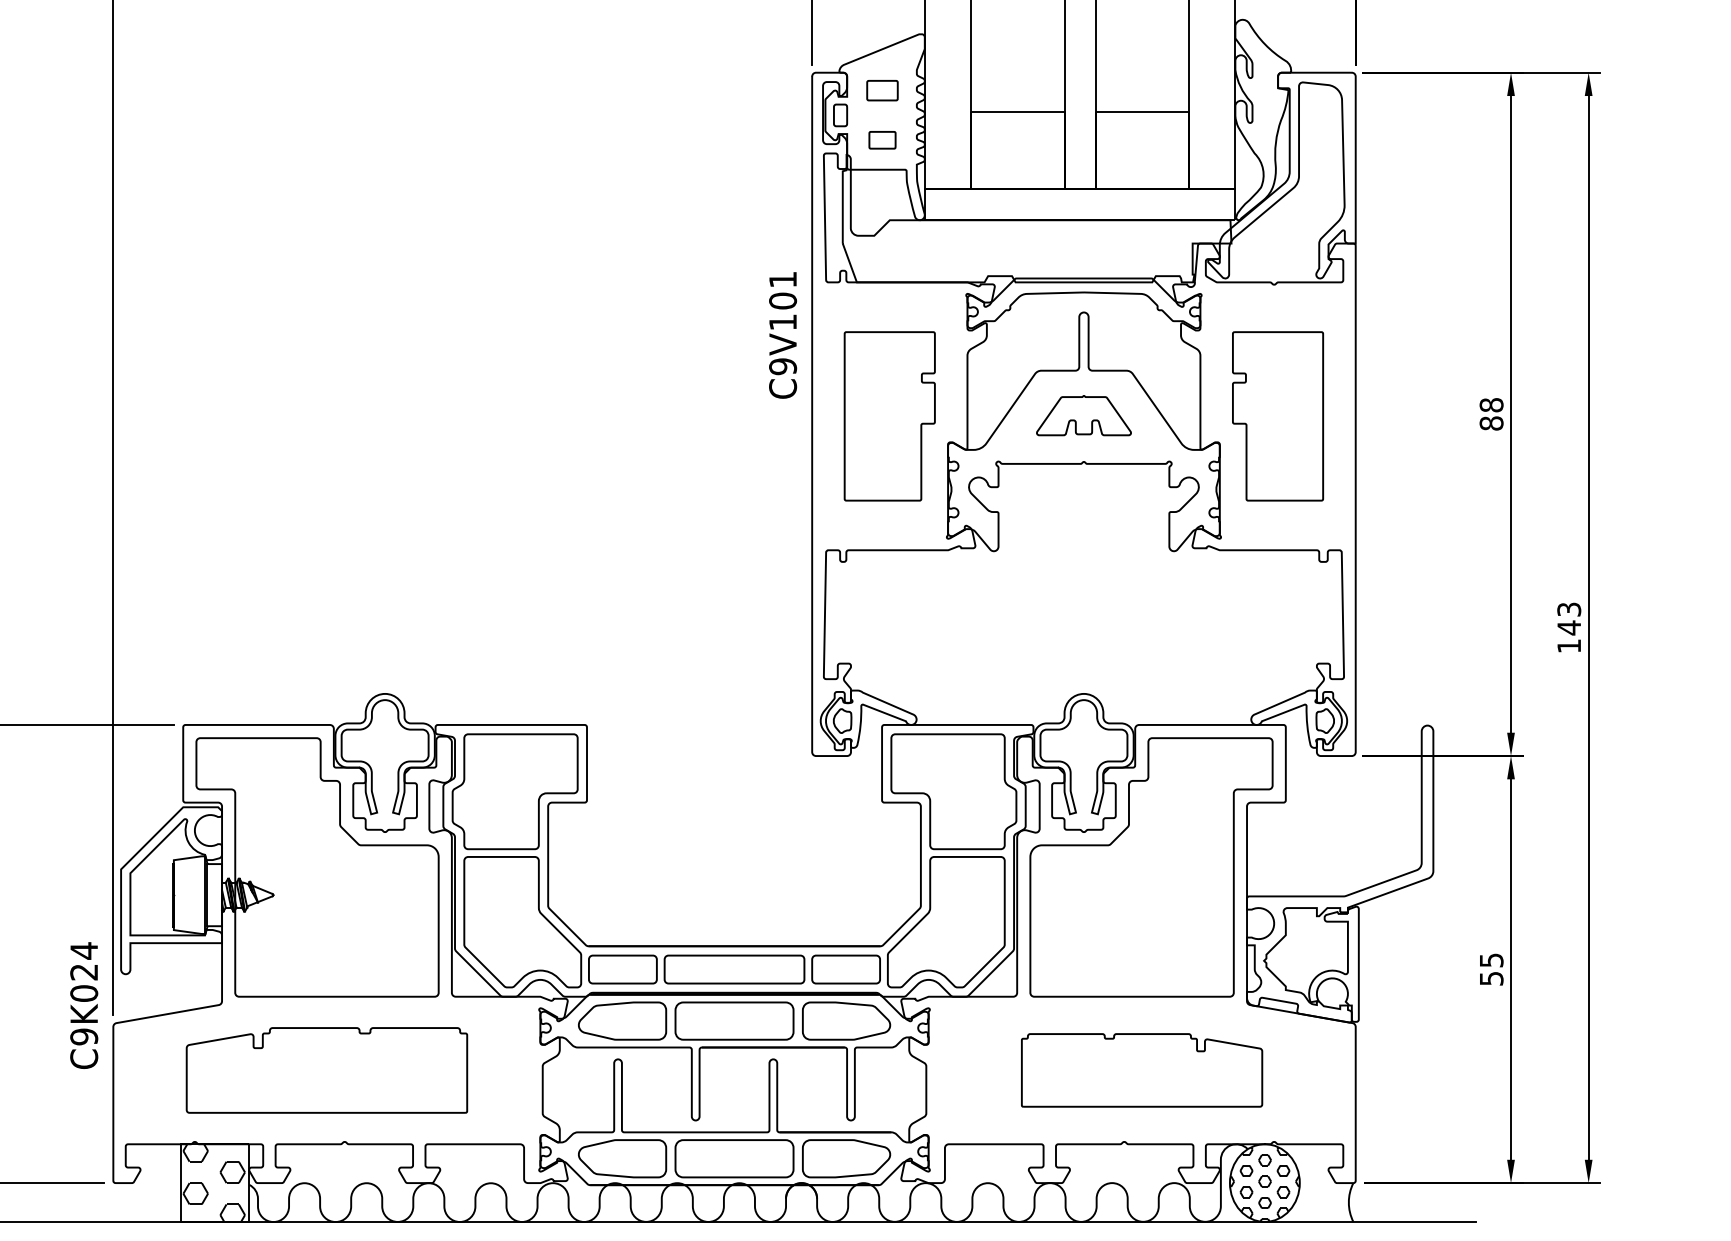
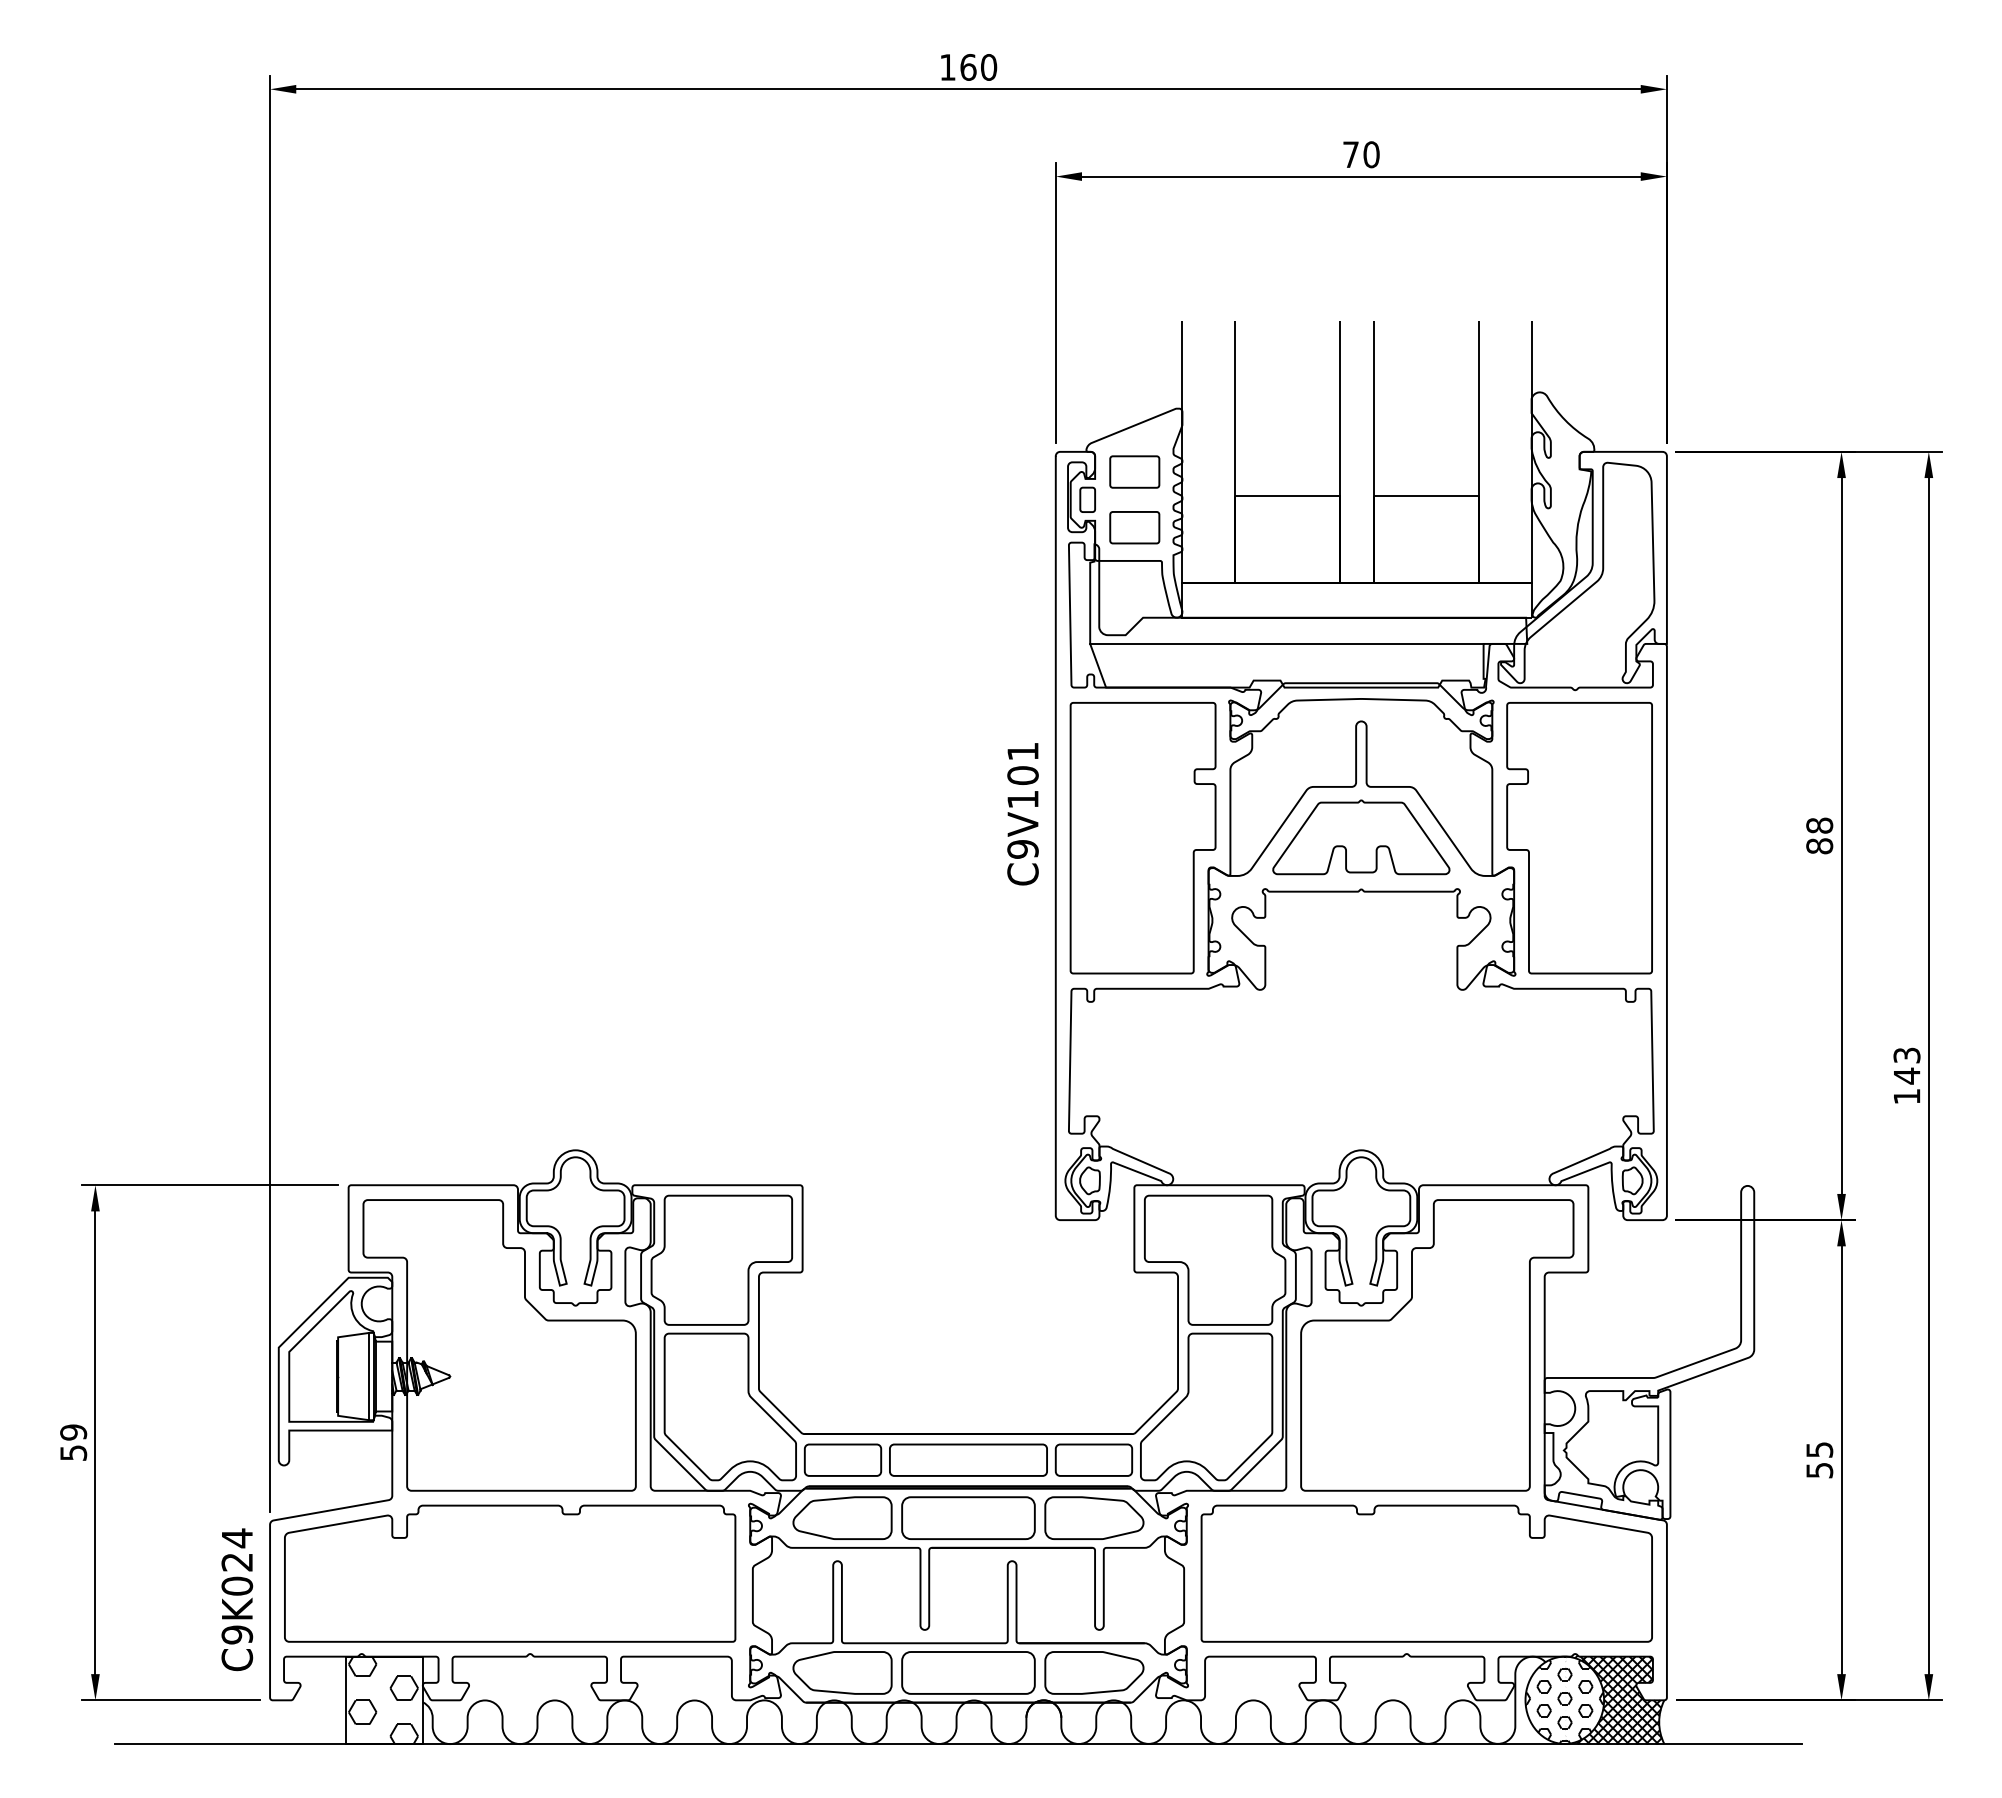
part: (882, 90) -> (1134, 471), size x1.43
part: (882, 139) -> (1134, 527), size x1.67
line: (1017, 243) -> (1286, 643), added
text: (782, 335) -> (1022, 814), moved
part: (1084, 415) -> (1361, 837), size x1.67
part: (889, 416) -> (1142, 838), size x1.43
part: (1277, 416) -> (1579, 838), size x1.43
line: (201, 895) -> (369, 1376), added
text: (84, 1005) -> (237, 1599), moved
part: (327, 1070) -> (510, 1573), size x1.43
part: (1141, 1070) -> (1426, 1573), size x1.67
hatch: (1309, 1182) -> (1614, 1699), added

